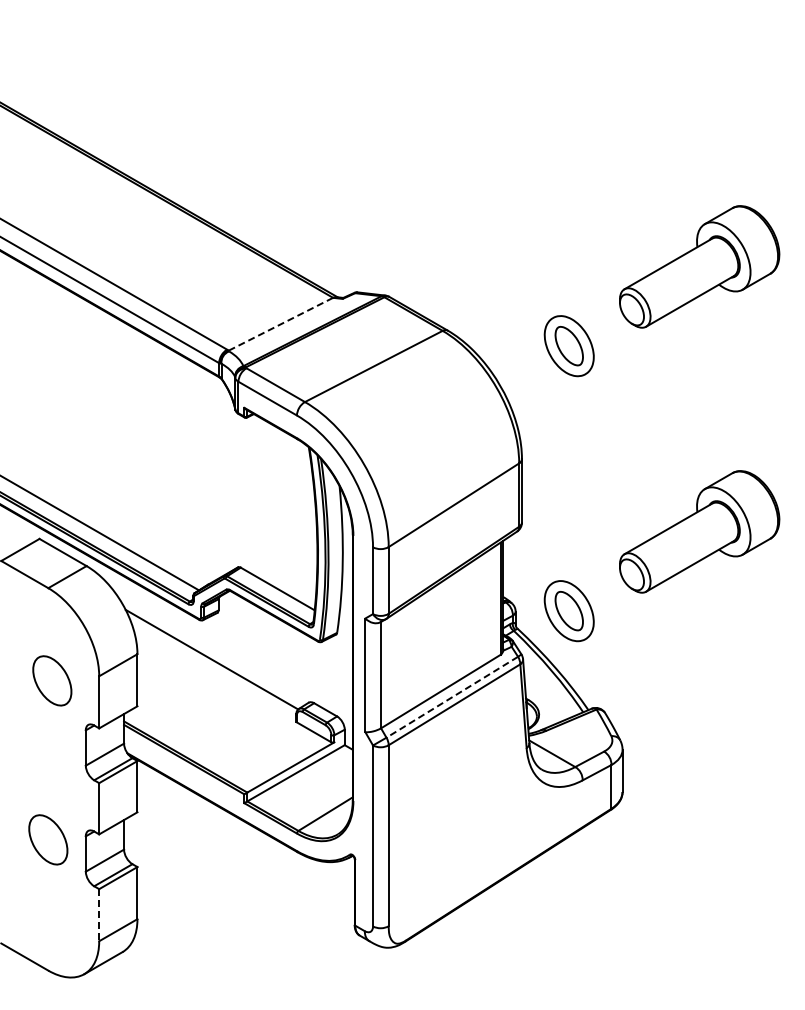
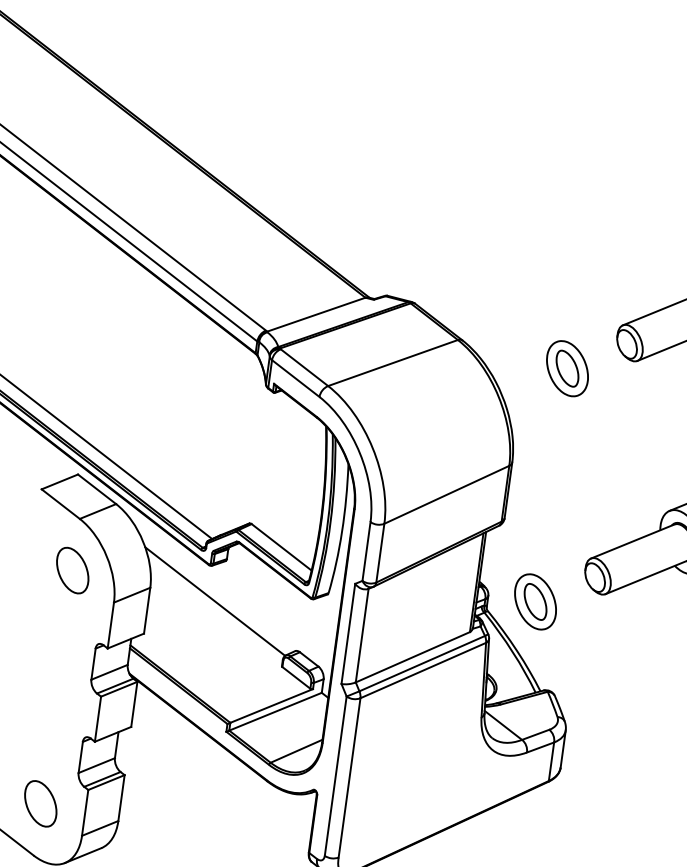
line: (280, 324) -> (315, 314), dashed -> solid
part: (52, 680) -> (72, 570), moved
line: (451, 697) -> (421, 663), dashed -> solid
part: (48, 839) -> (40, 803), moved
line: (99, 915) -> (85, 813), dashed -> solid

